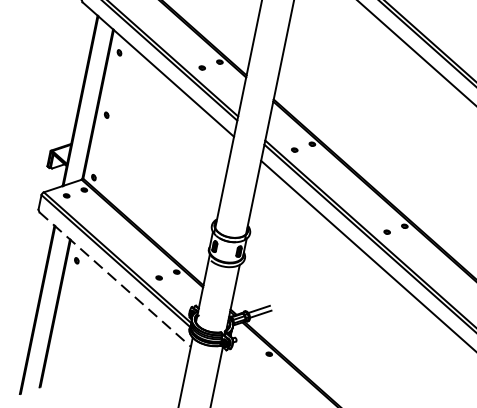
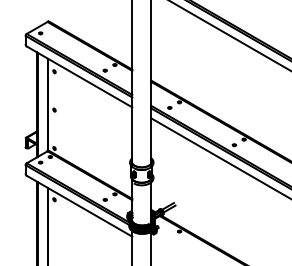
line: (115, 280) -> (79, 206), dashed -> solid

